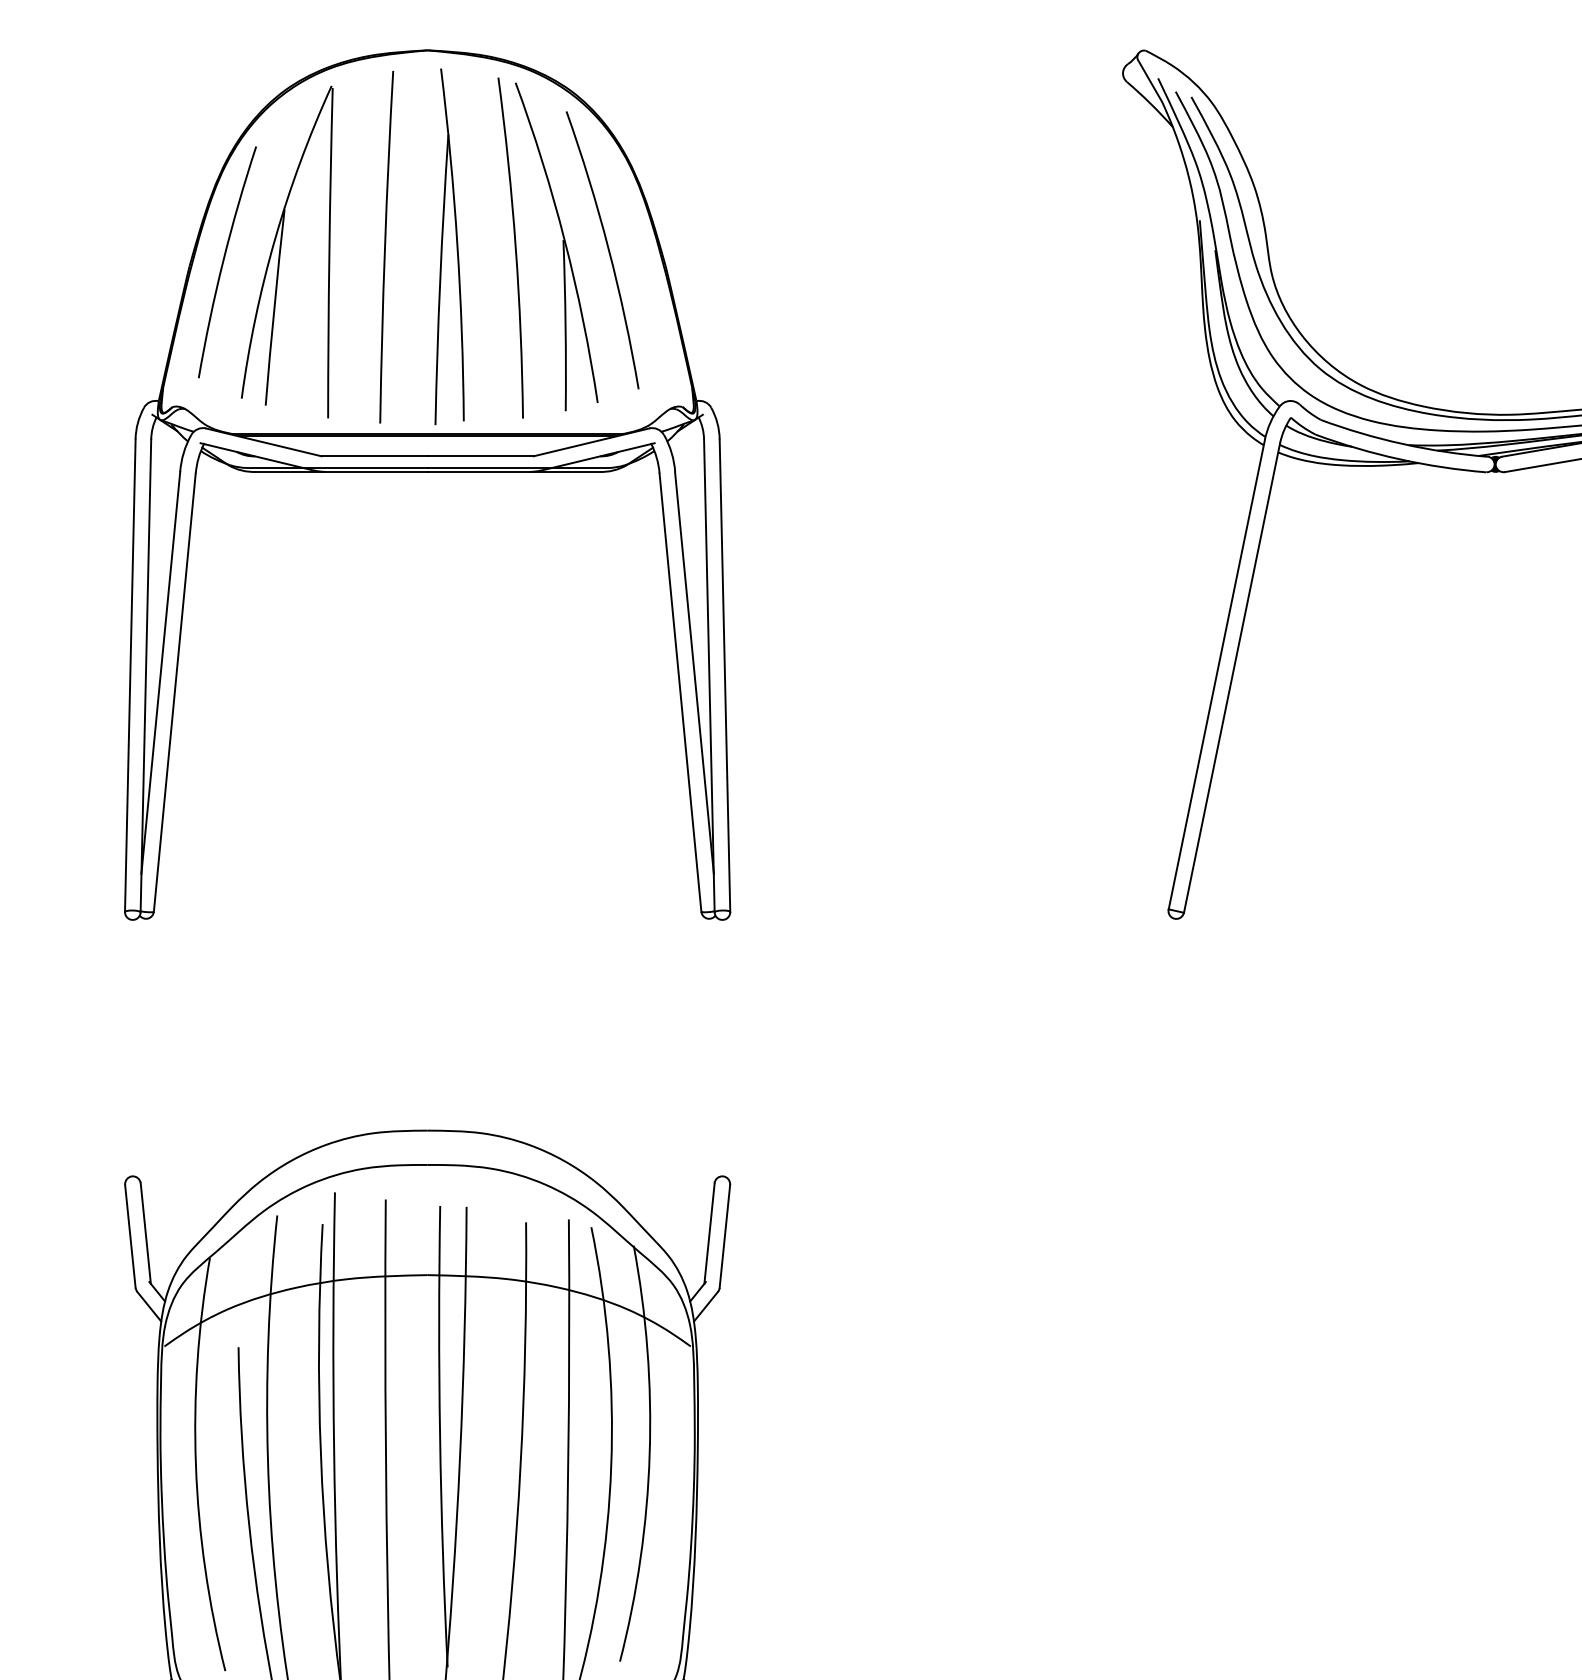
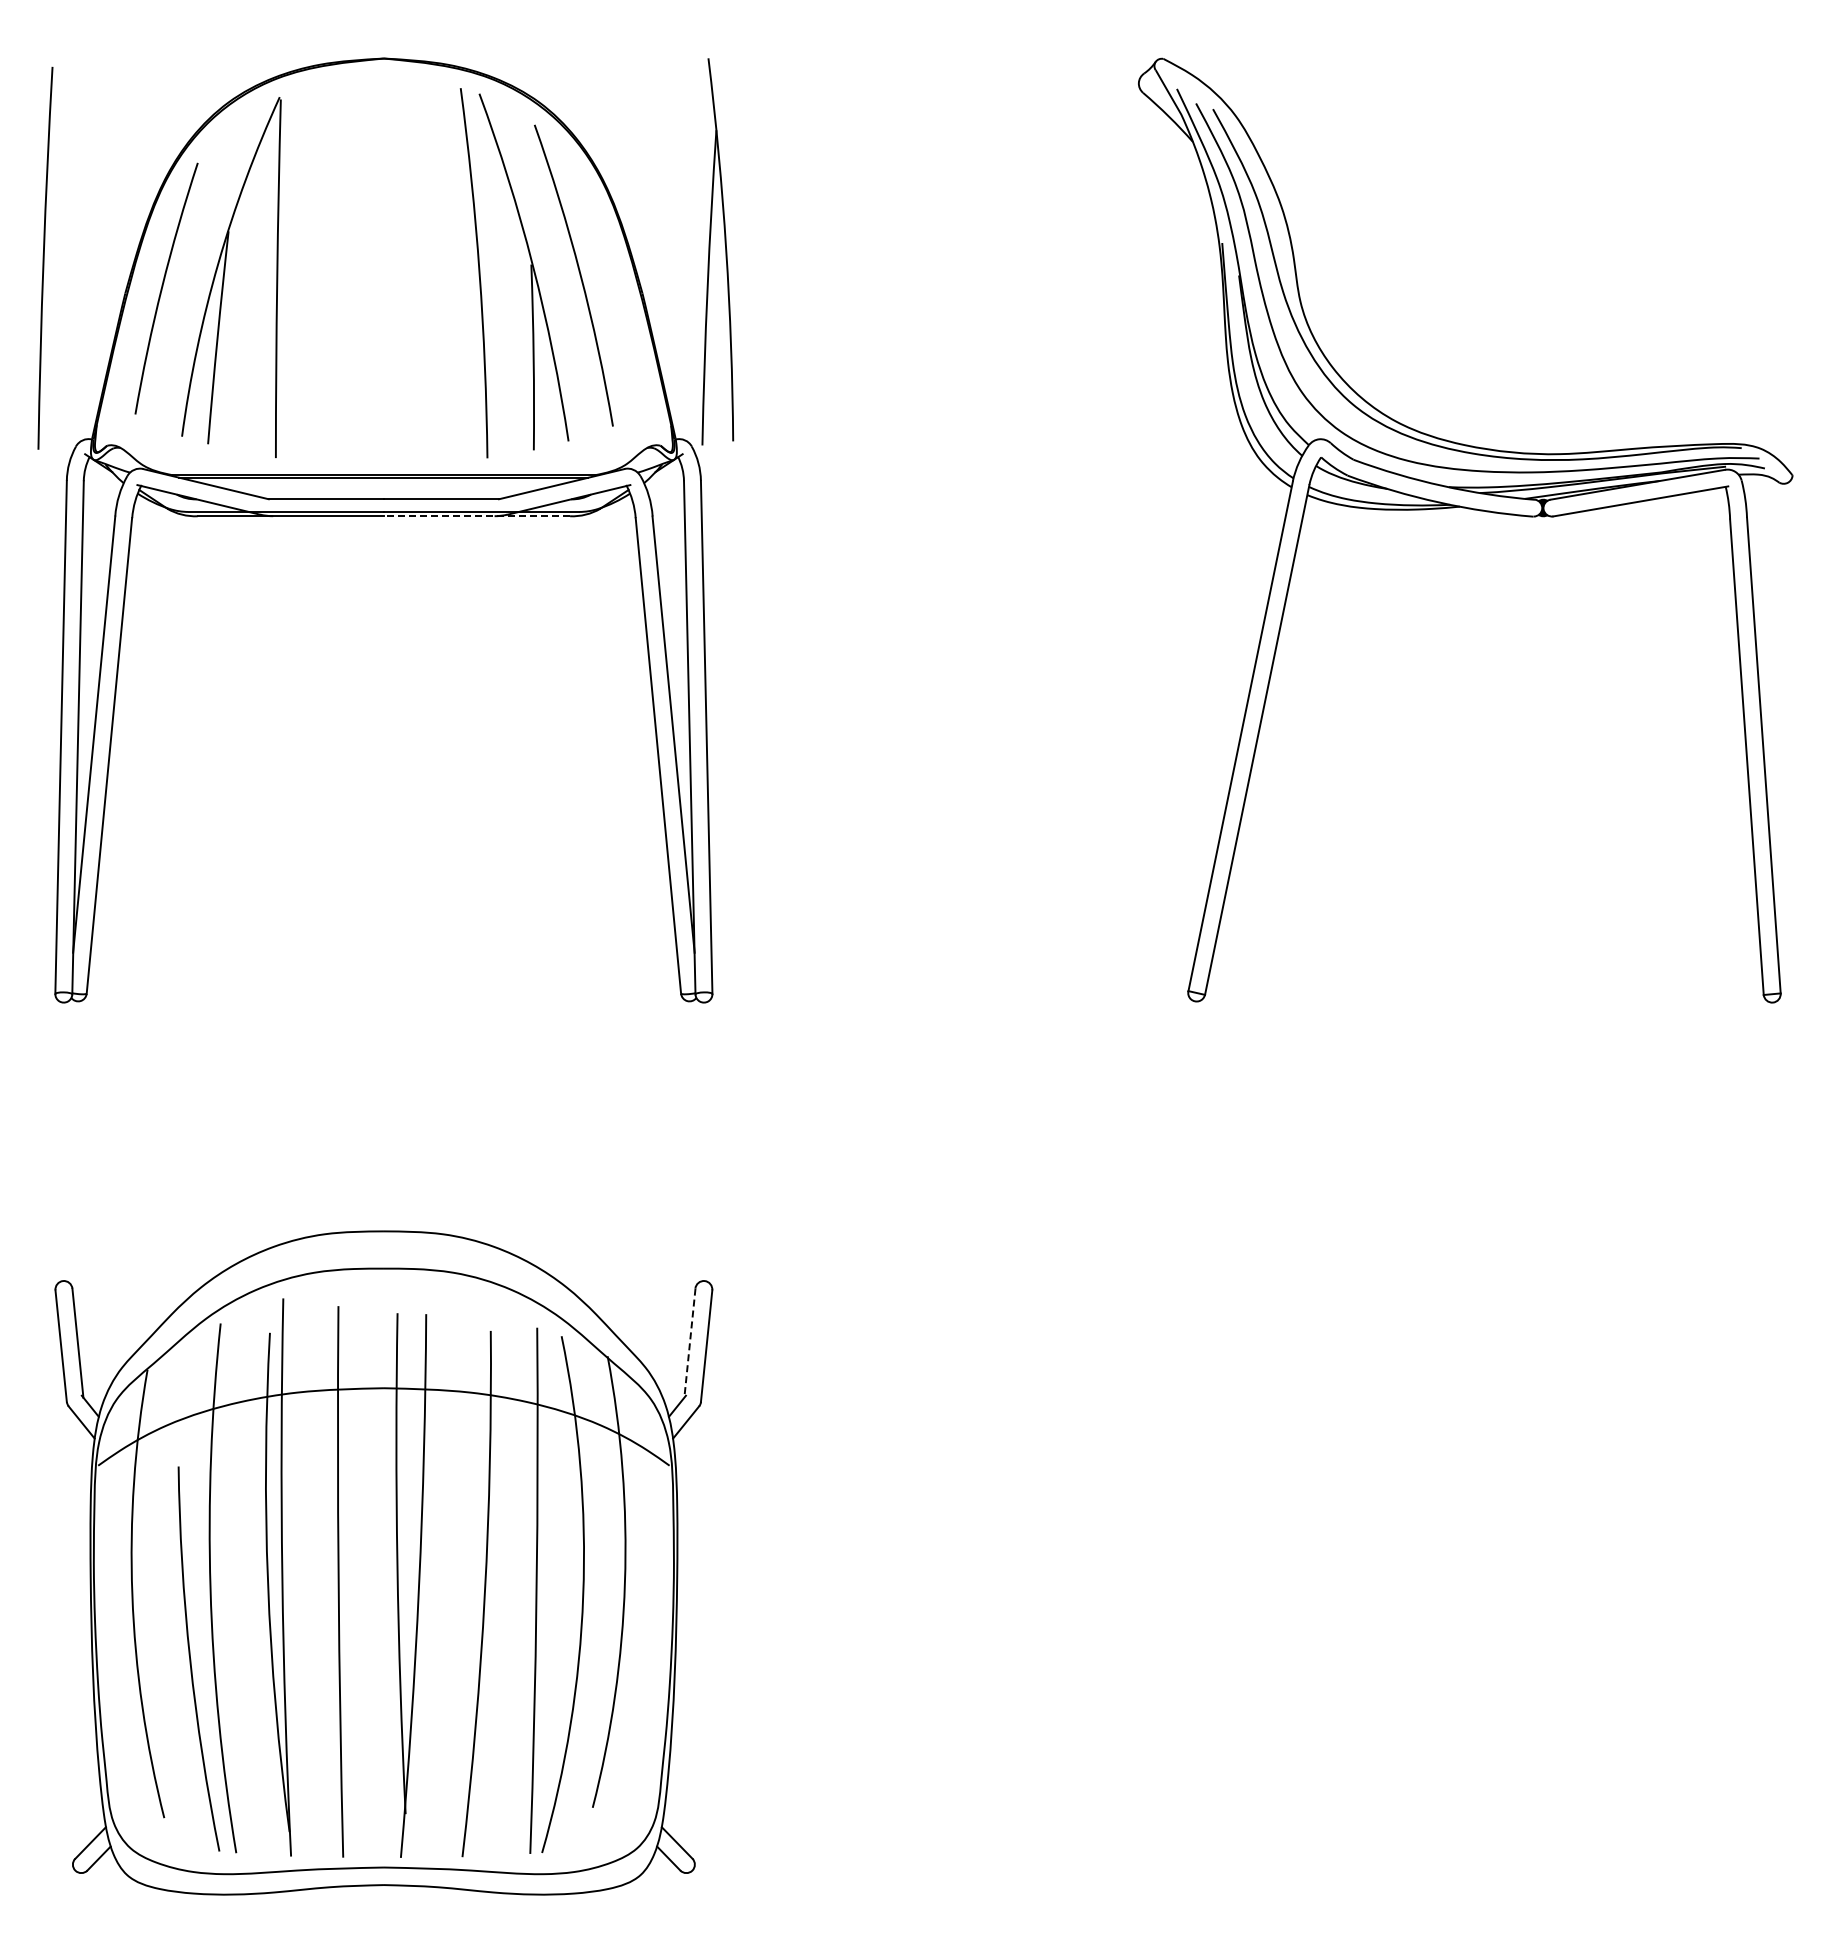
arc: (385, 246) -> (44, 257), moved
part: (442, 246) -> (710, 251), moved
line: (512, 472) -> (476, 516), solid -> dashed
line: (709, 1233) -> (689, 1343), solid -> dashed

